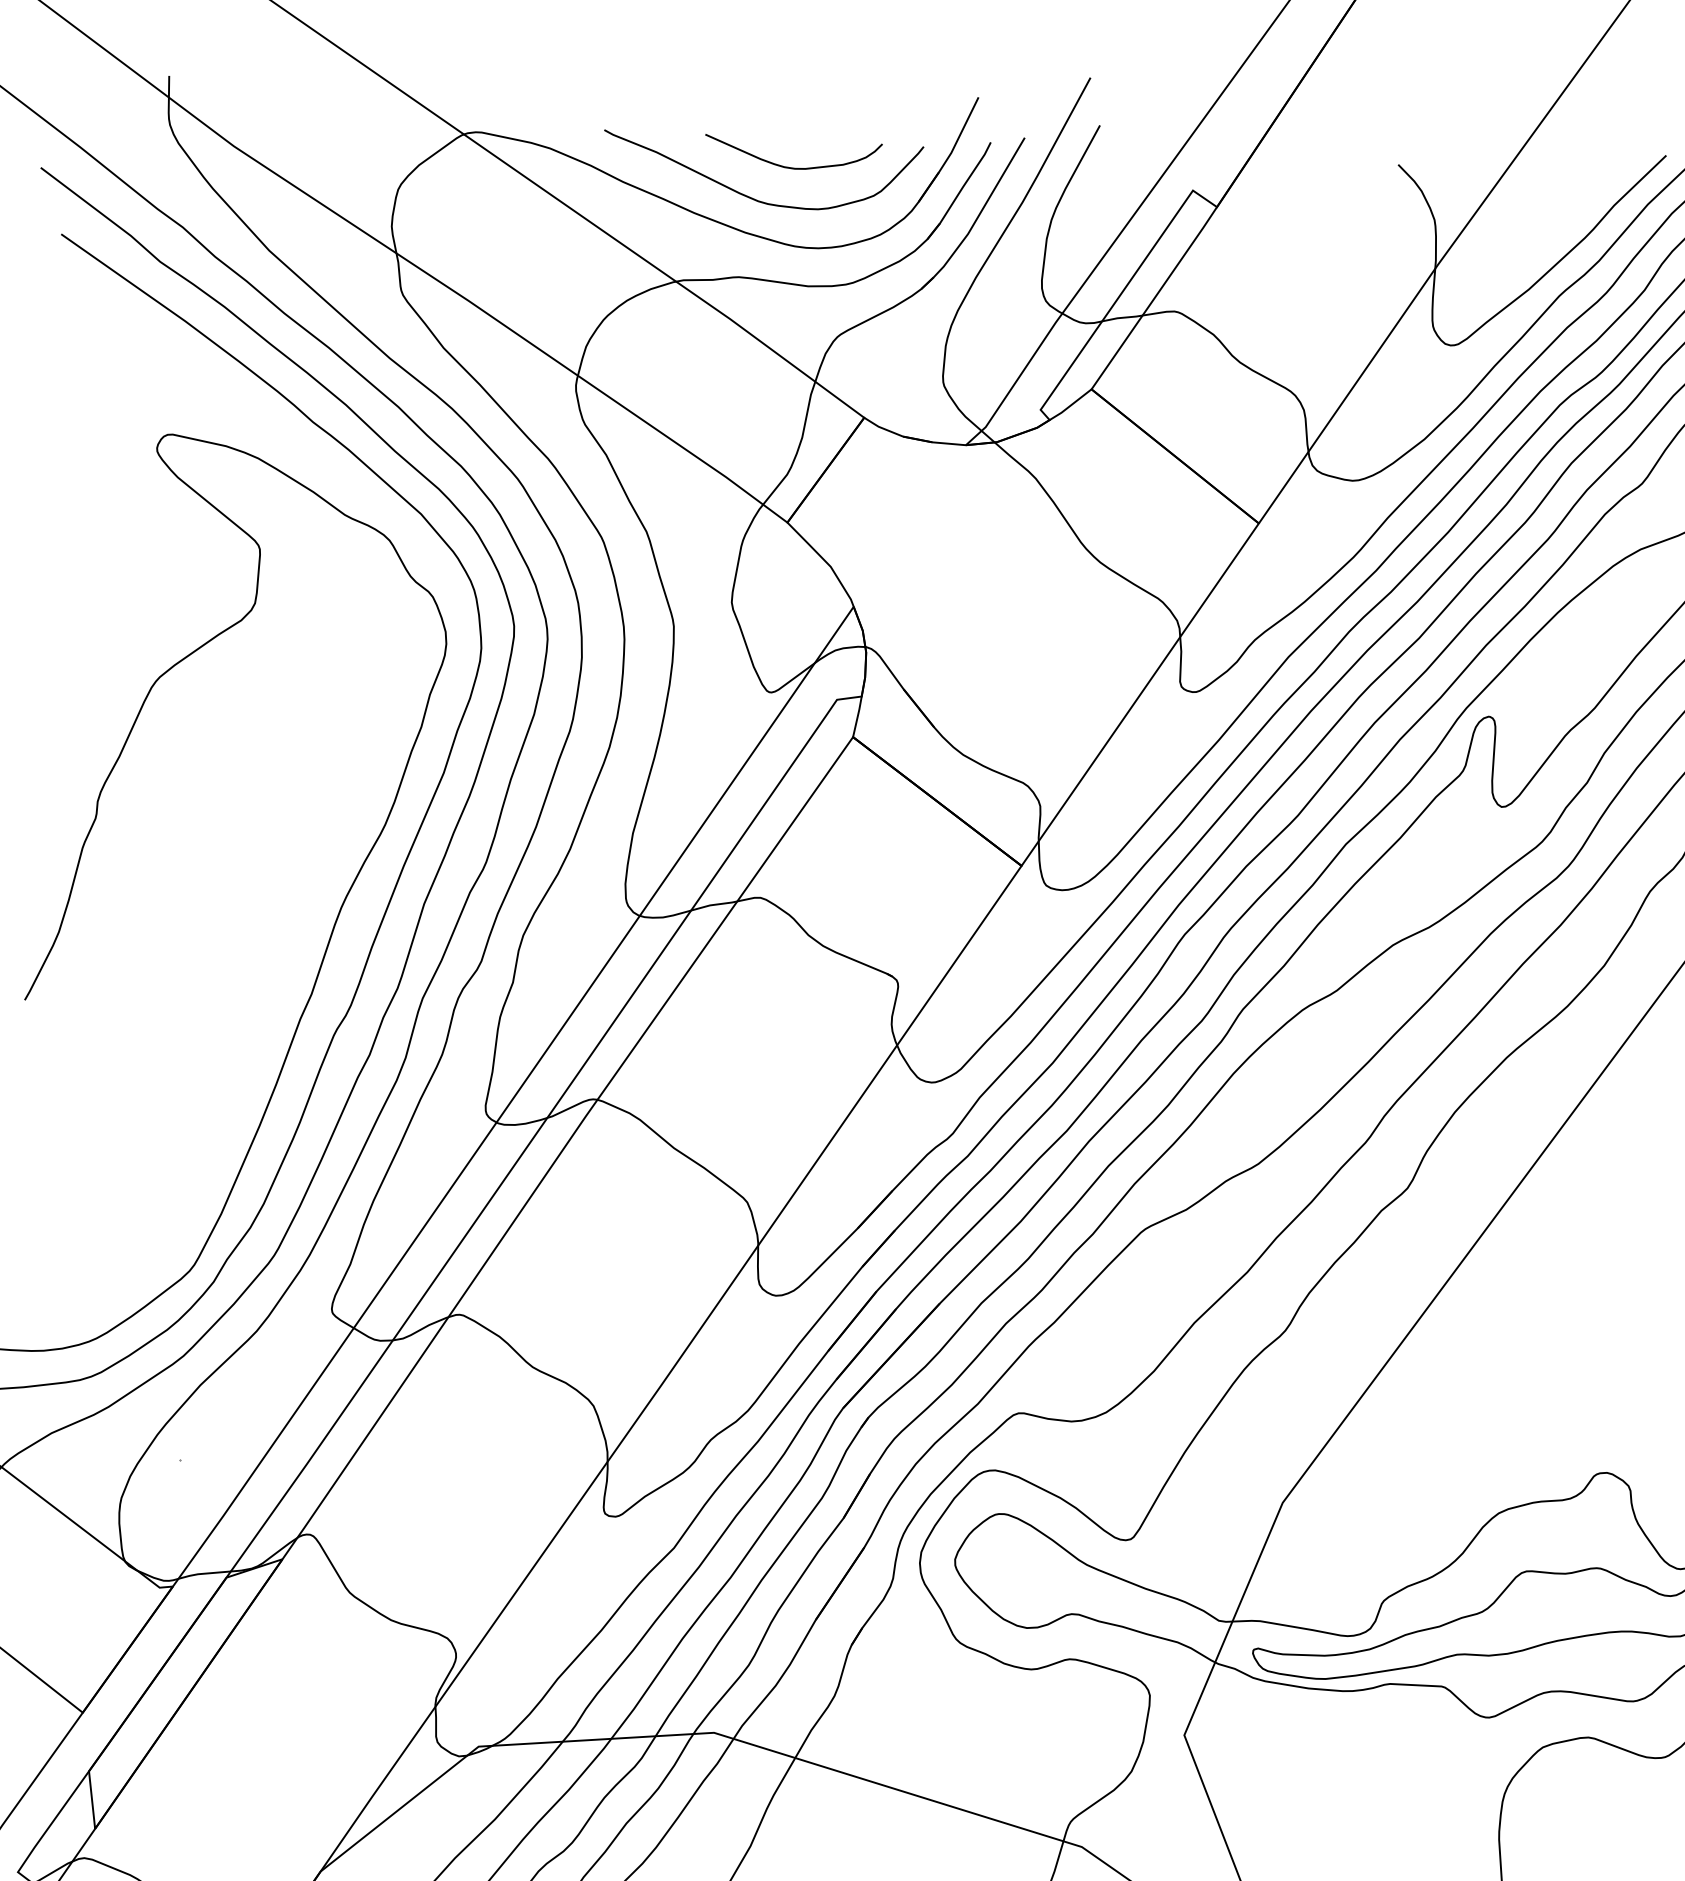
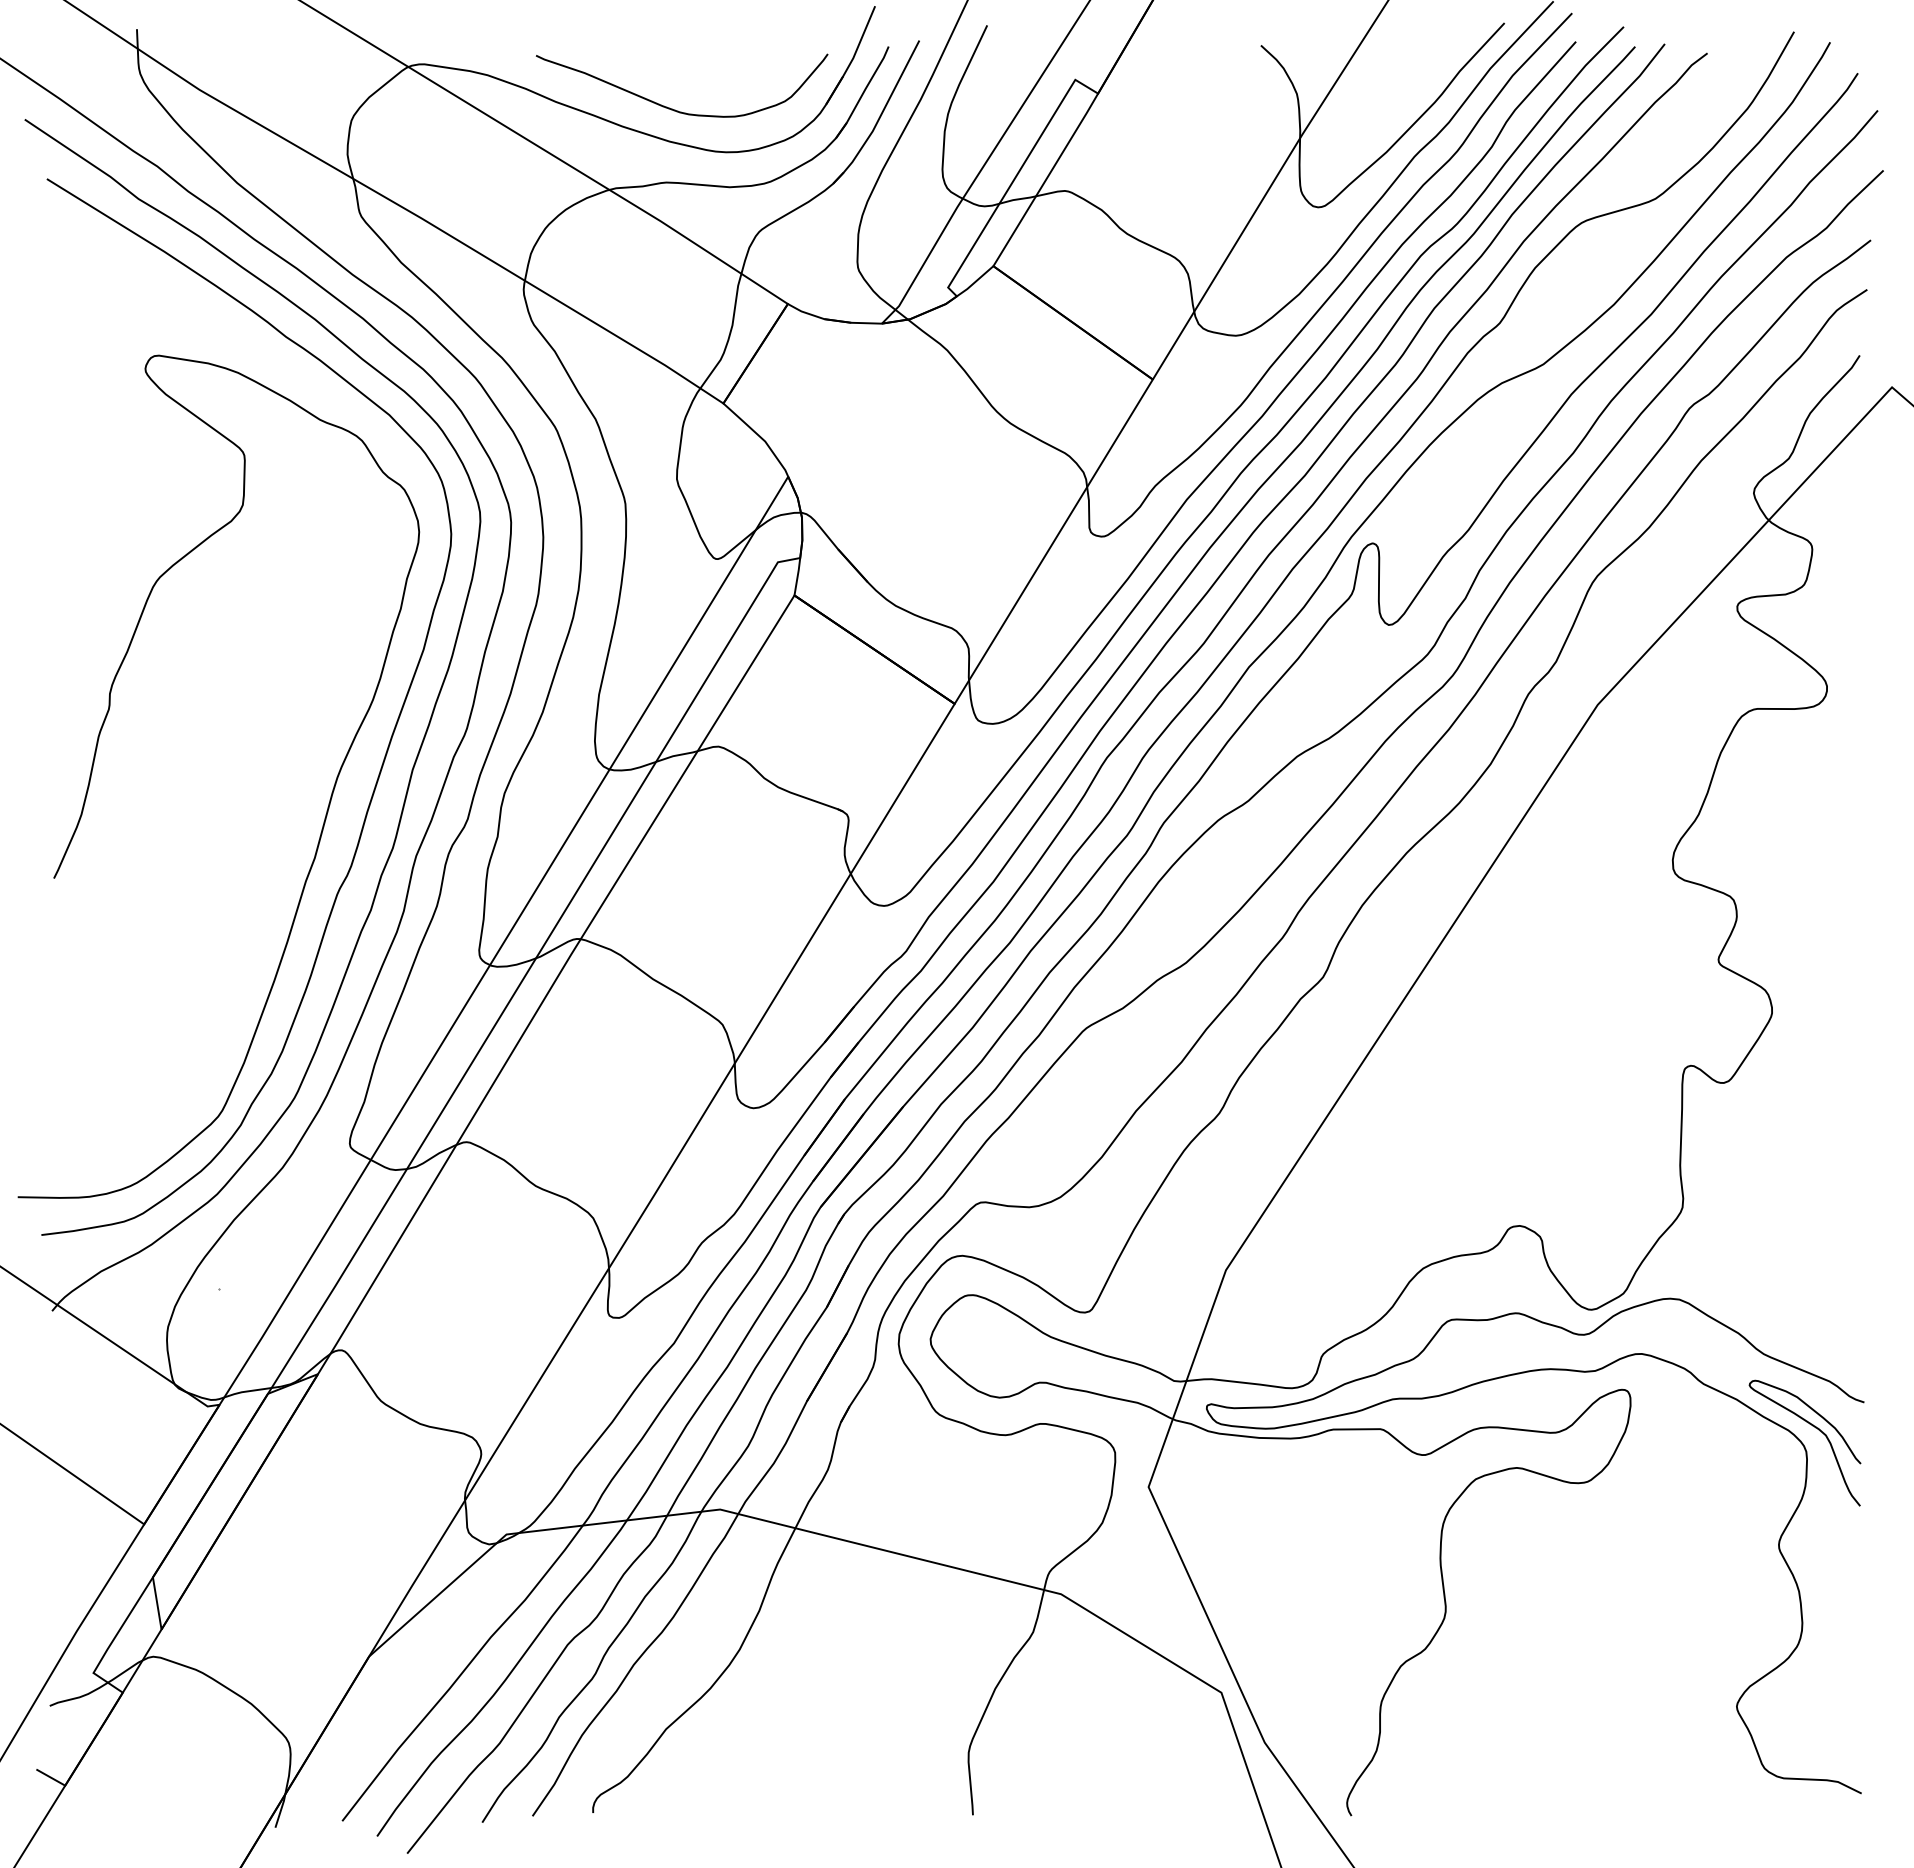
curve: (792, 167) -> (709, 79), removed

